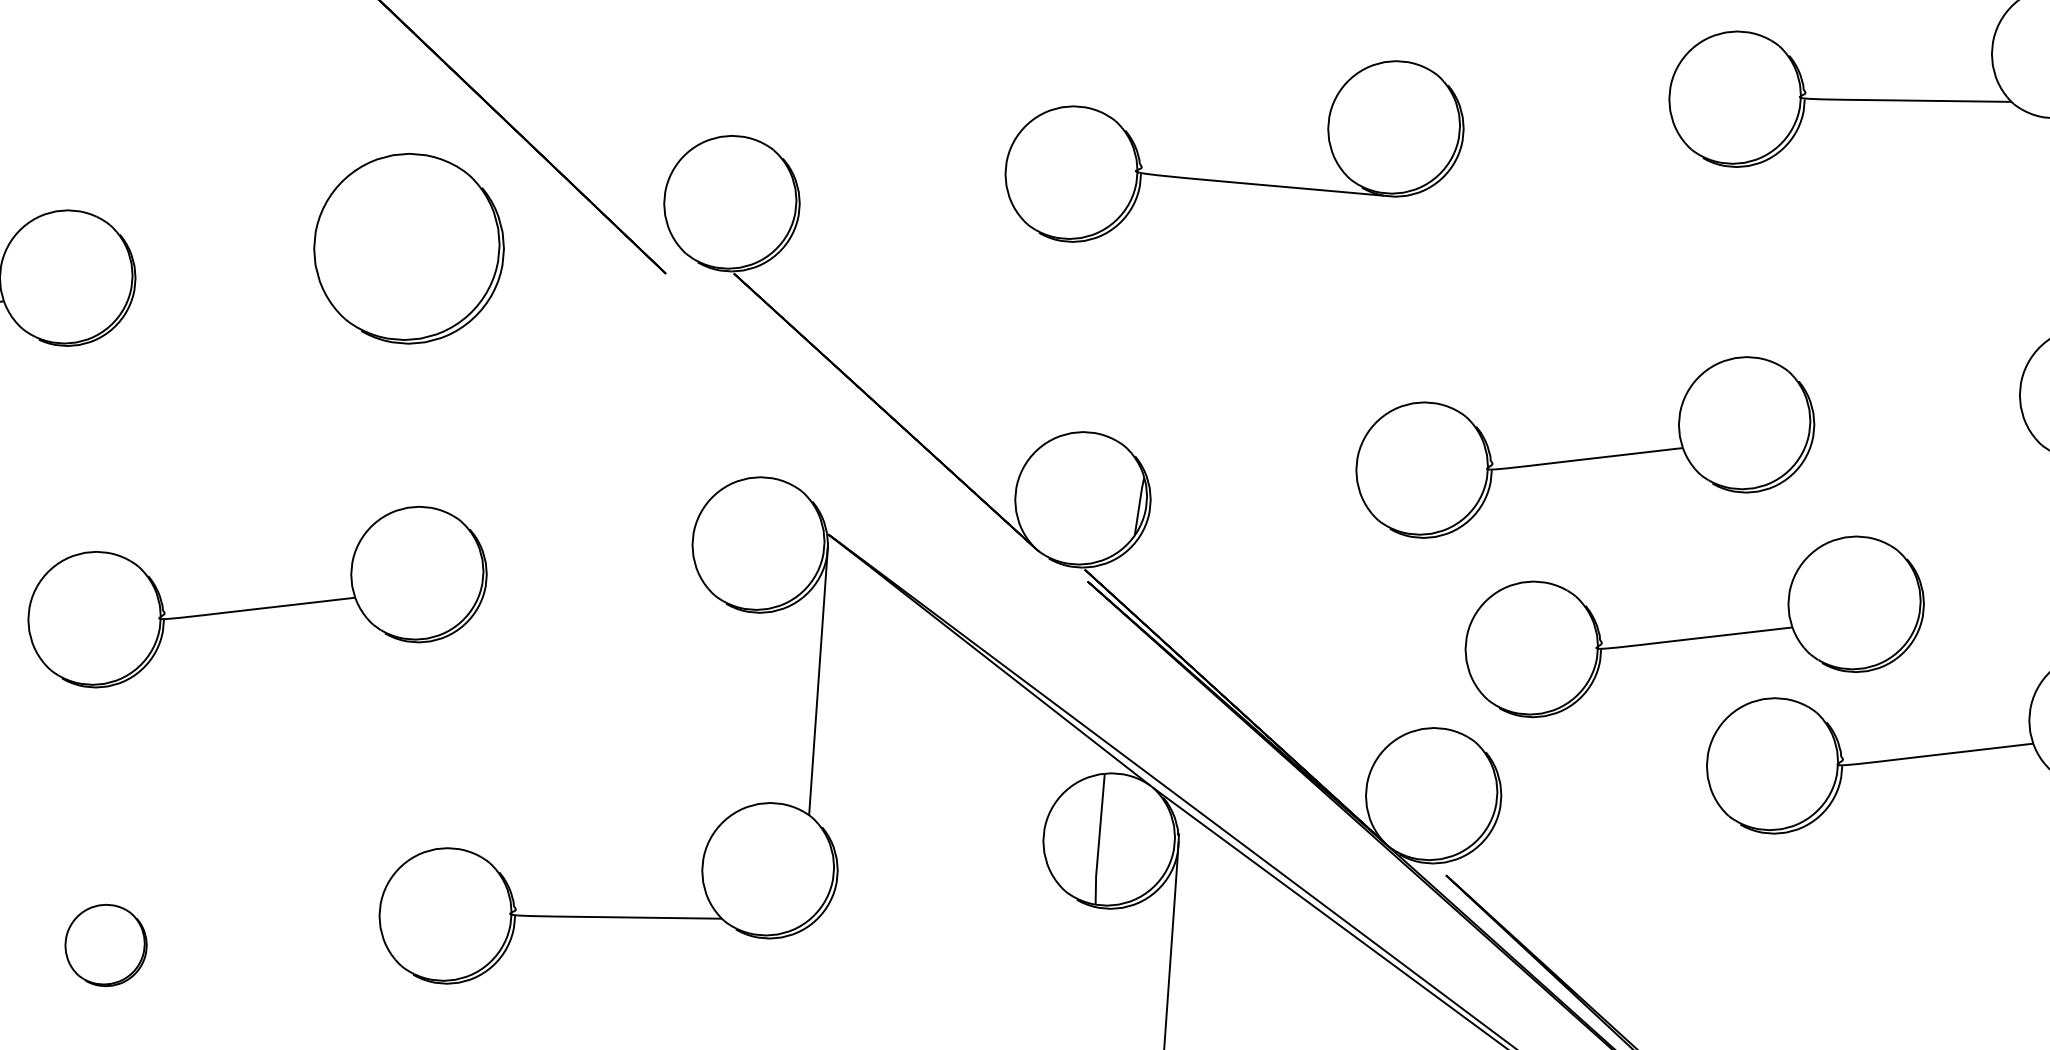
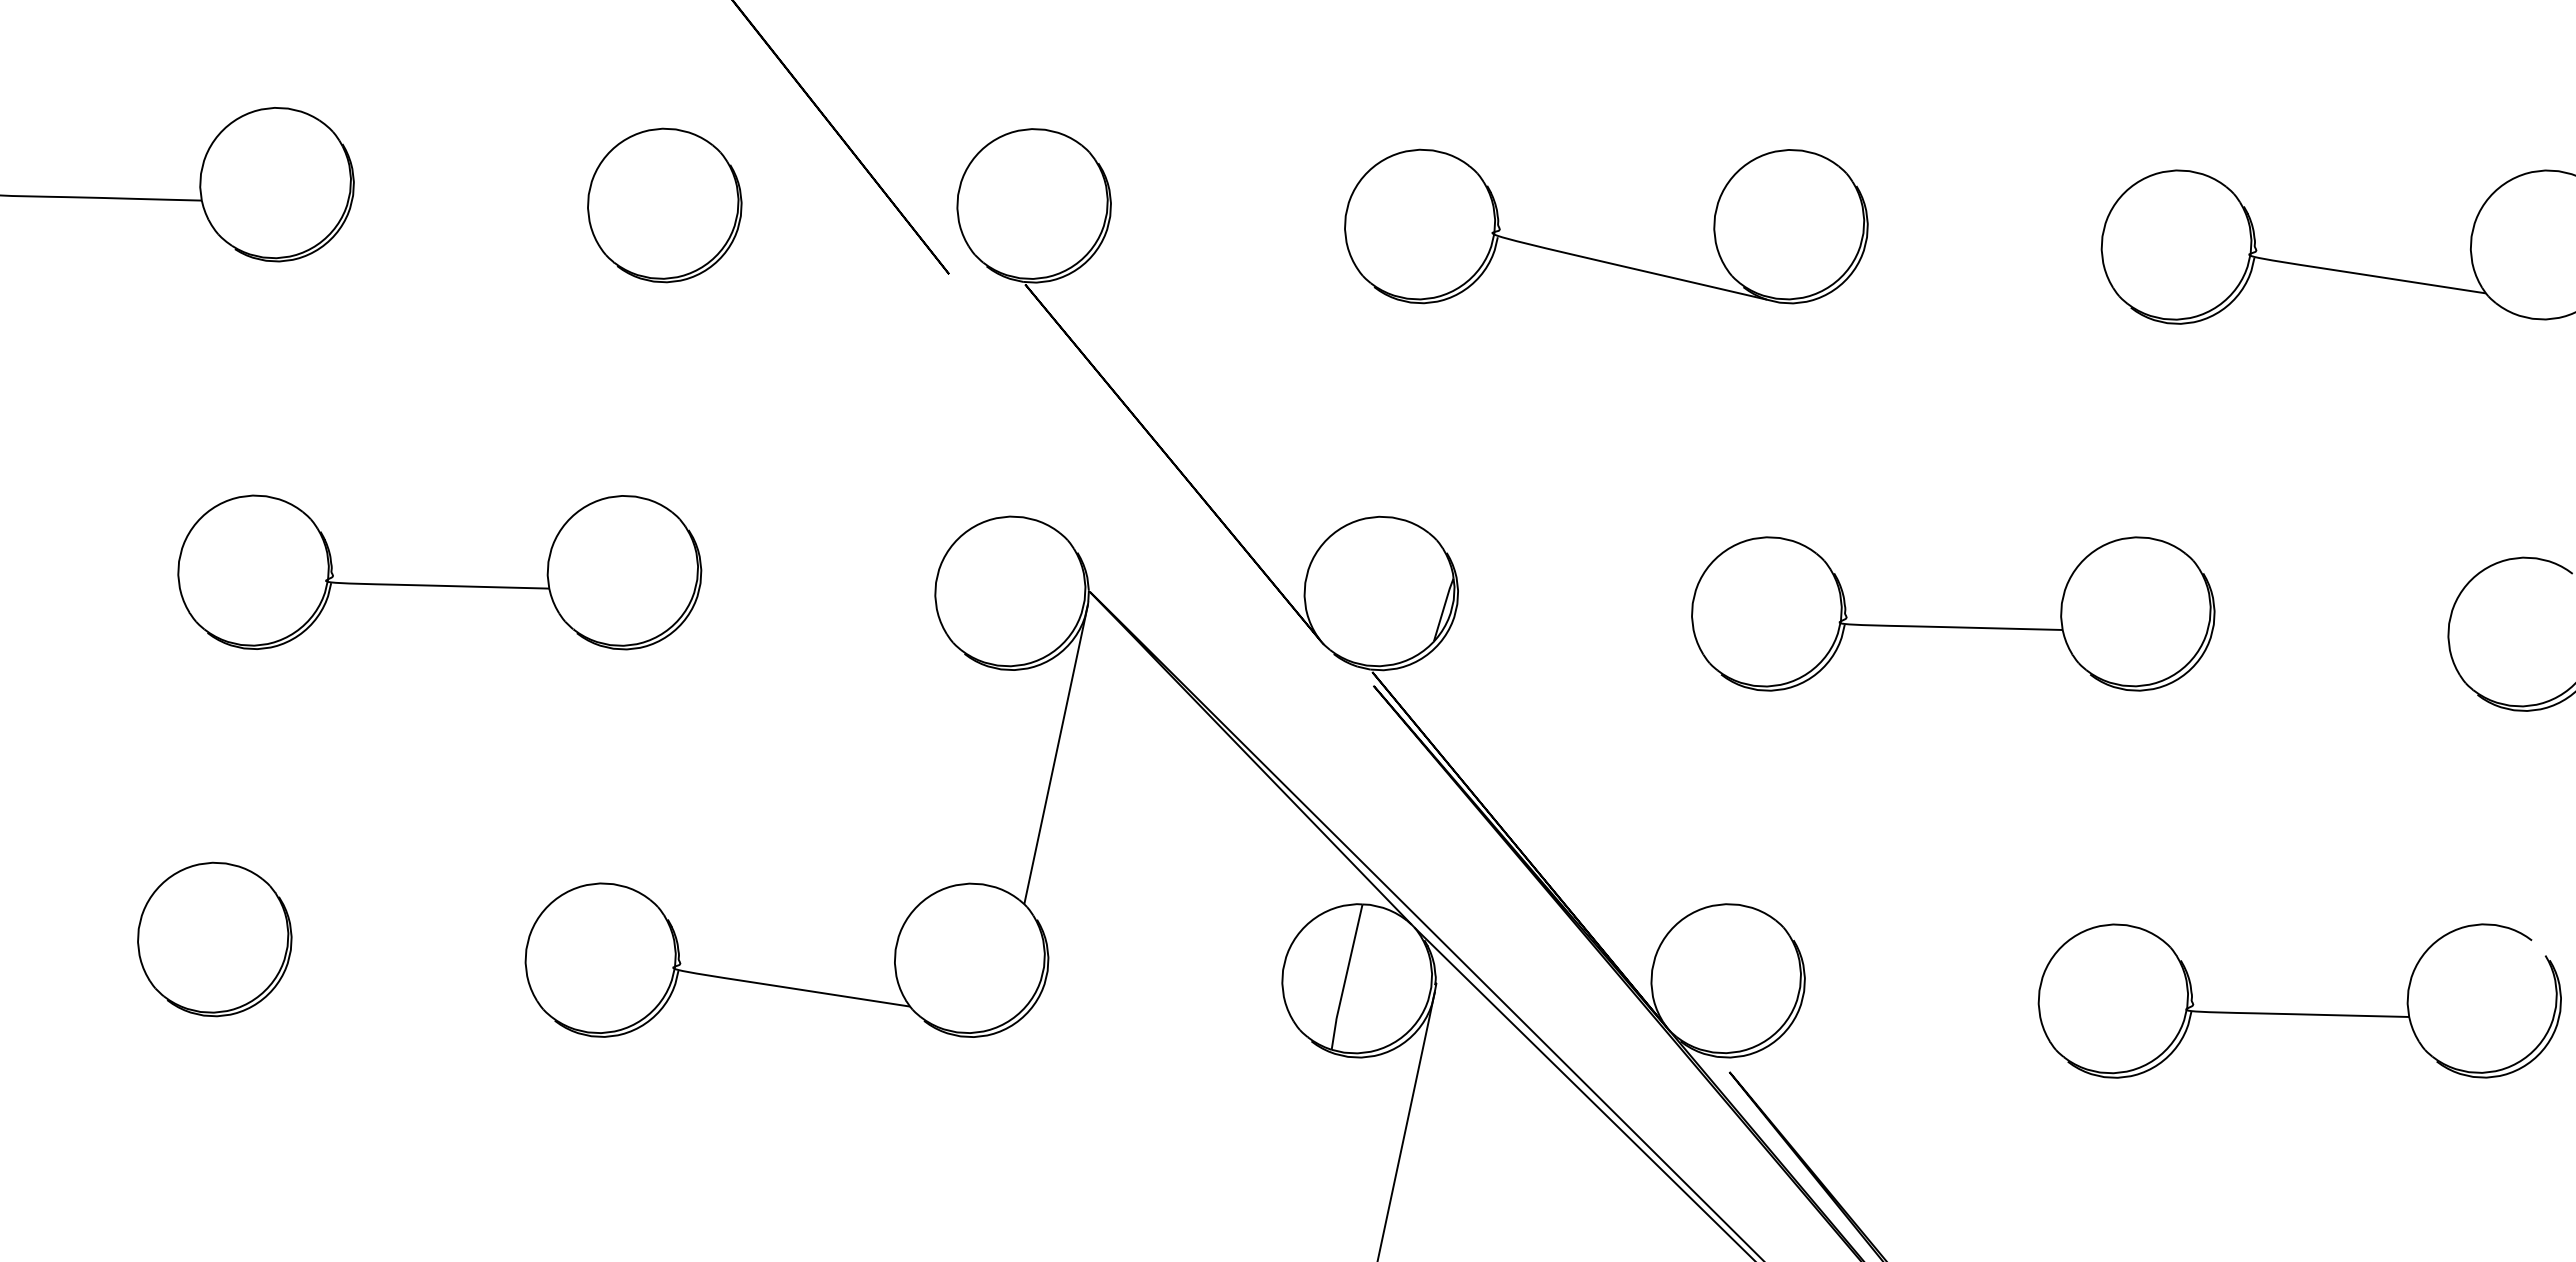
part: (408, 248) -> (664, 205), size x0.71
part: (1695, 637) -> (2047, 844), removed
part: (105, 945) -> (214, 939), size x1.67

